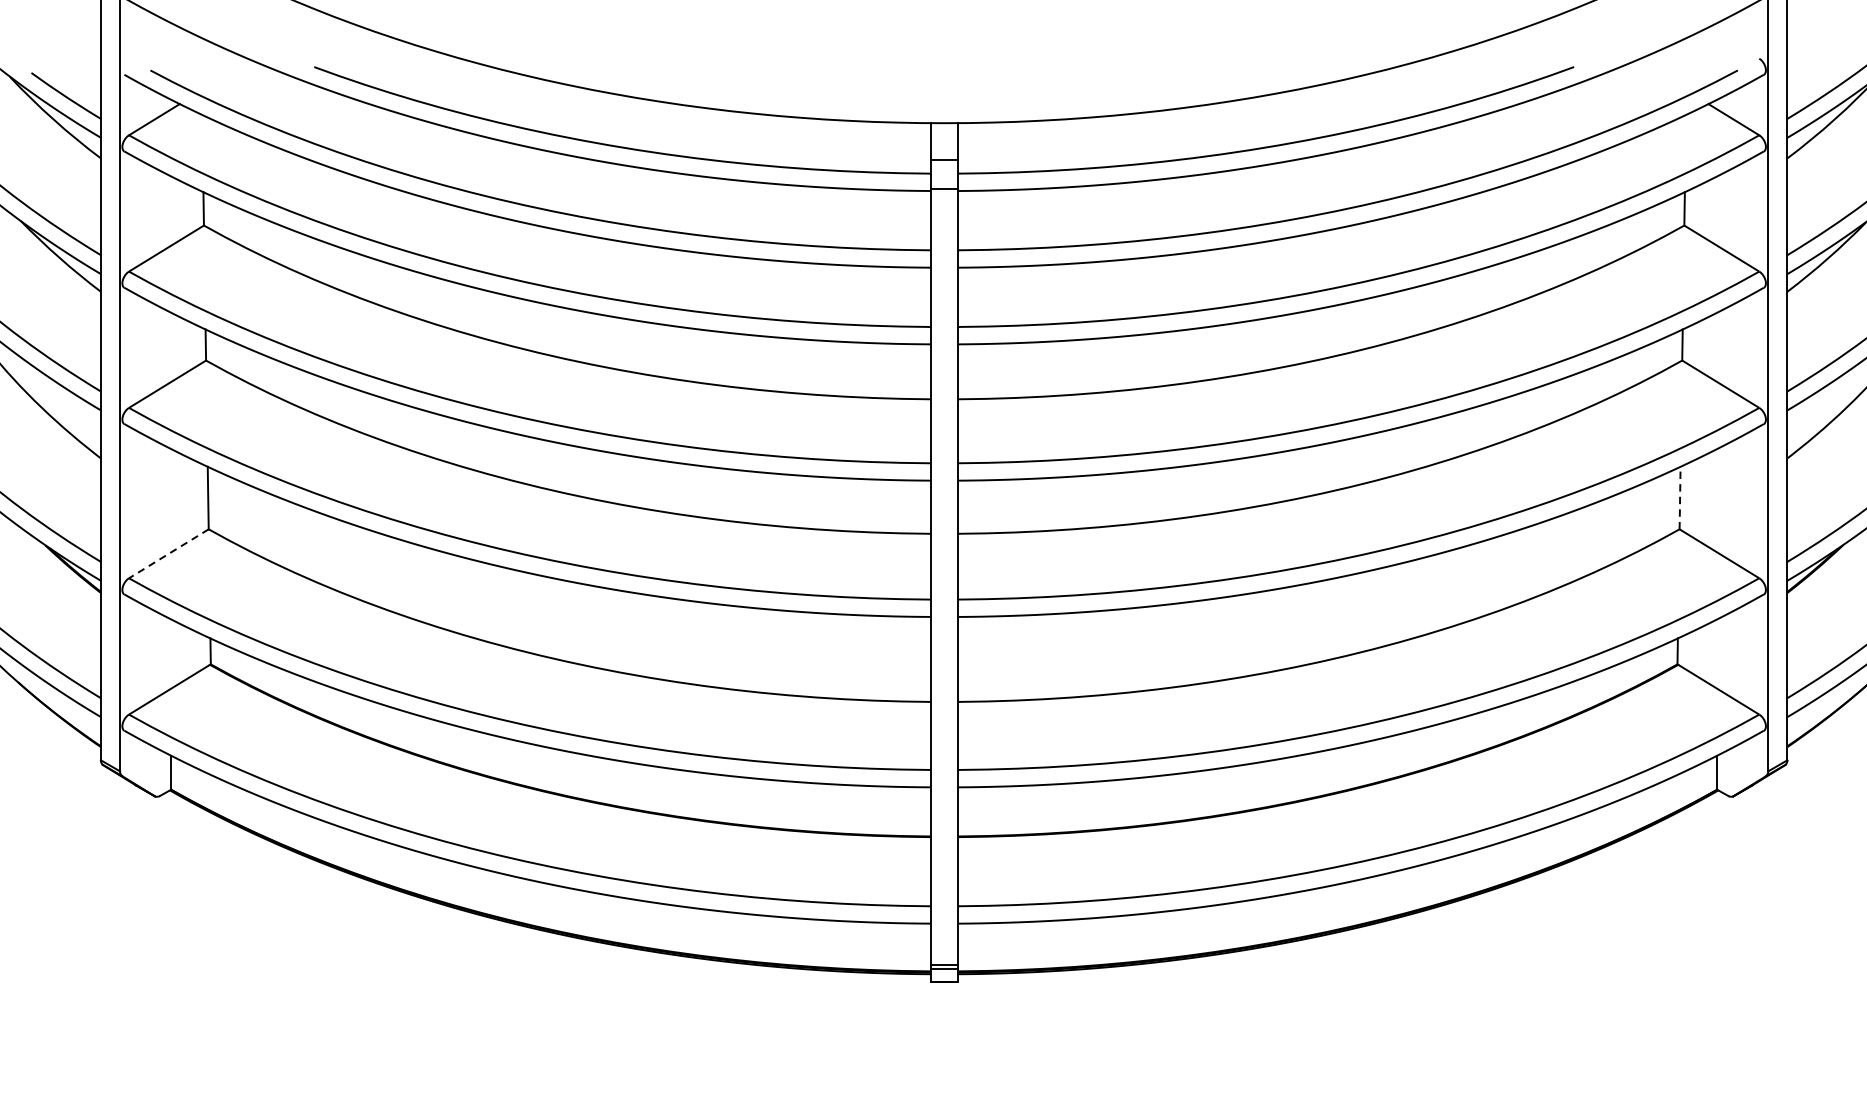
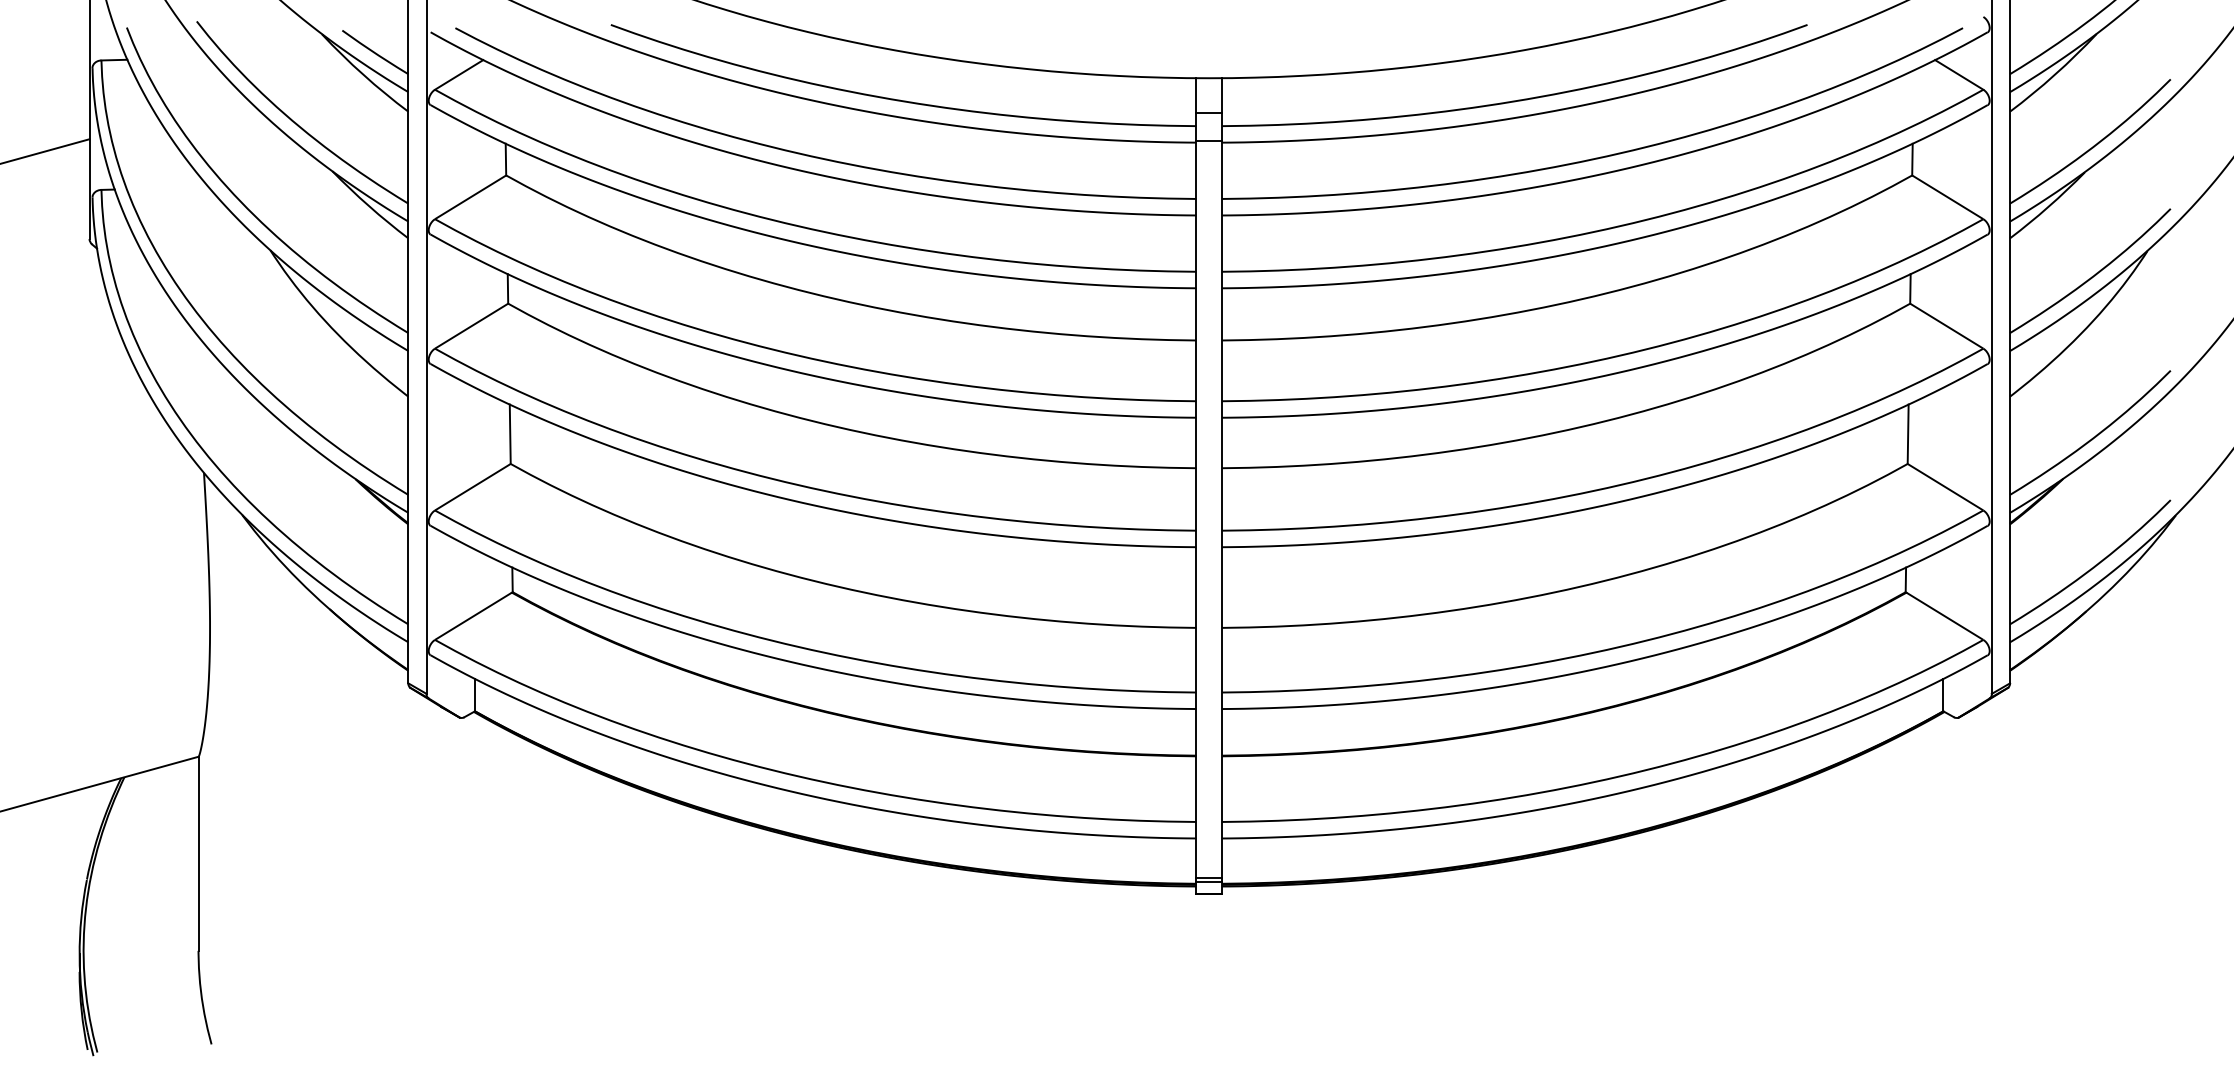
line: (1680, 498) -> (1908, 434), dashed -> solid
line: (169, 553) -> (473, 486), dashed -> solid

